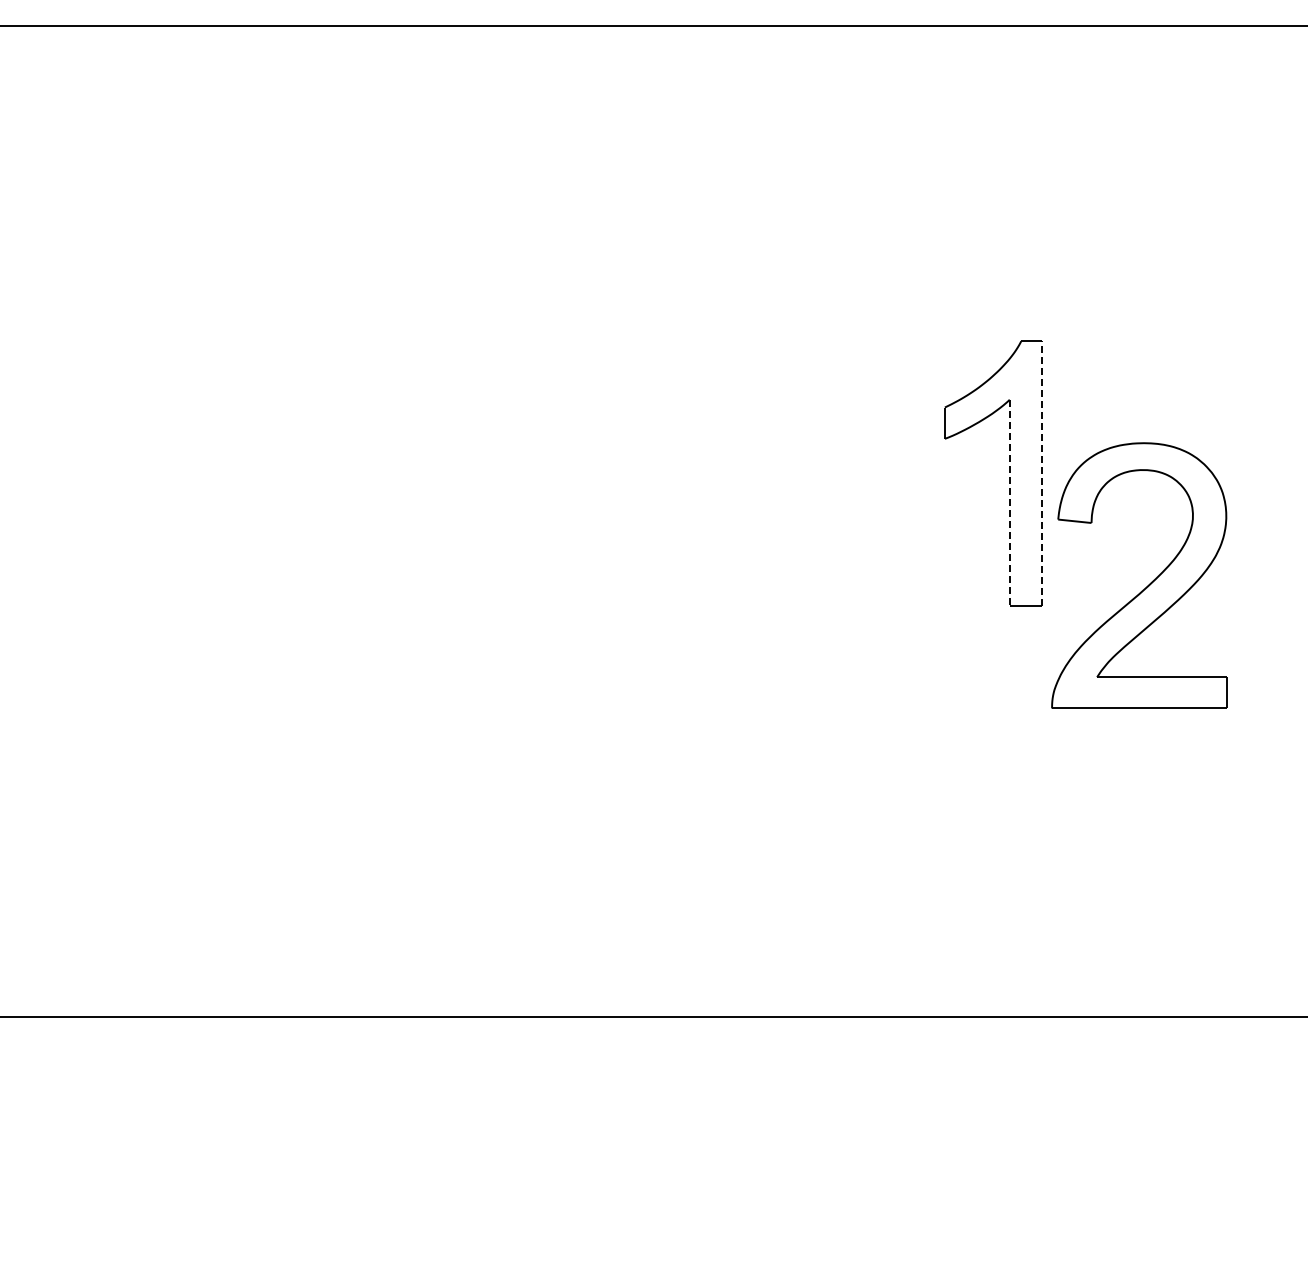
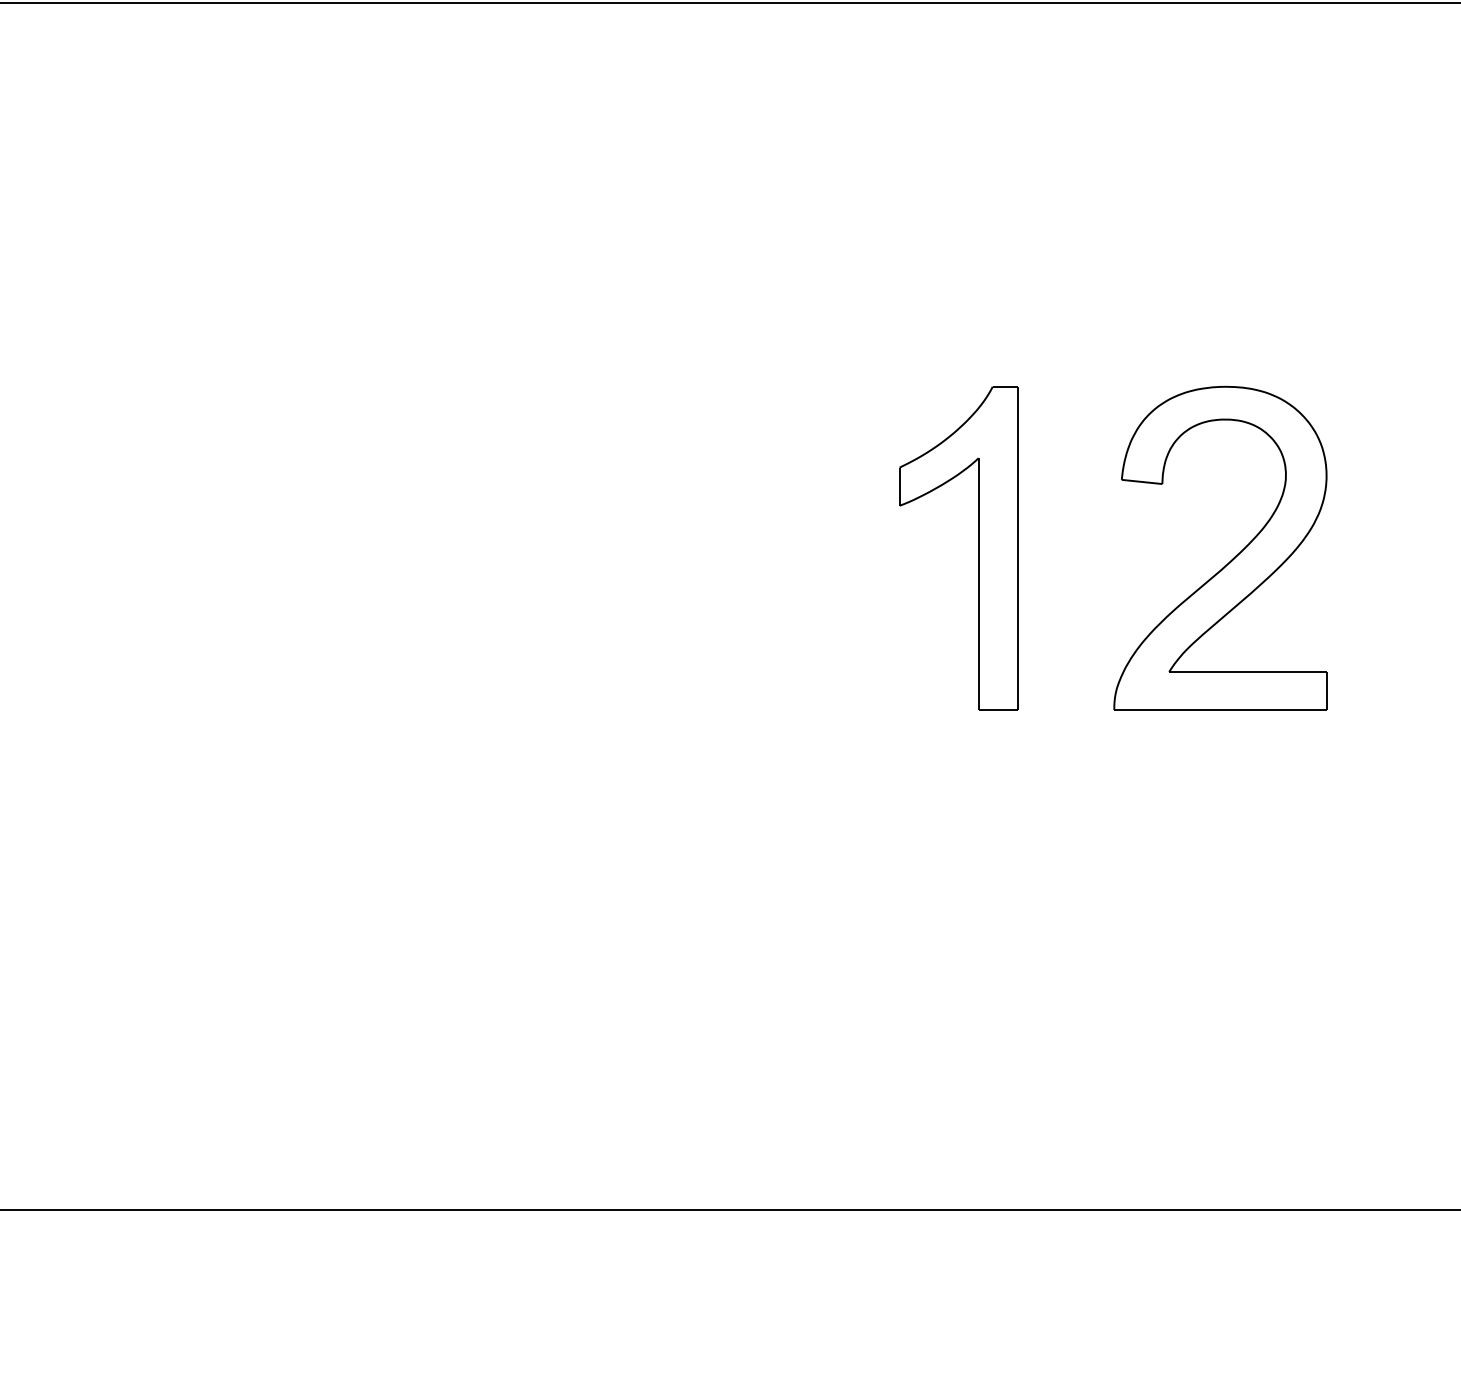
line: (1042, 473) -> (1018, 548), dashed -> solid
line: (1009, 503) -> (978, 584), dashed -> solid
part: (1148, 584) -> (1231, 558), moved

